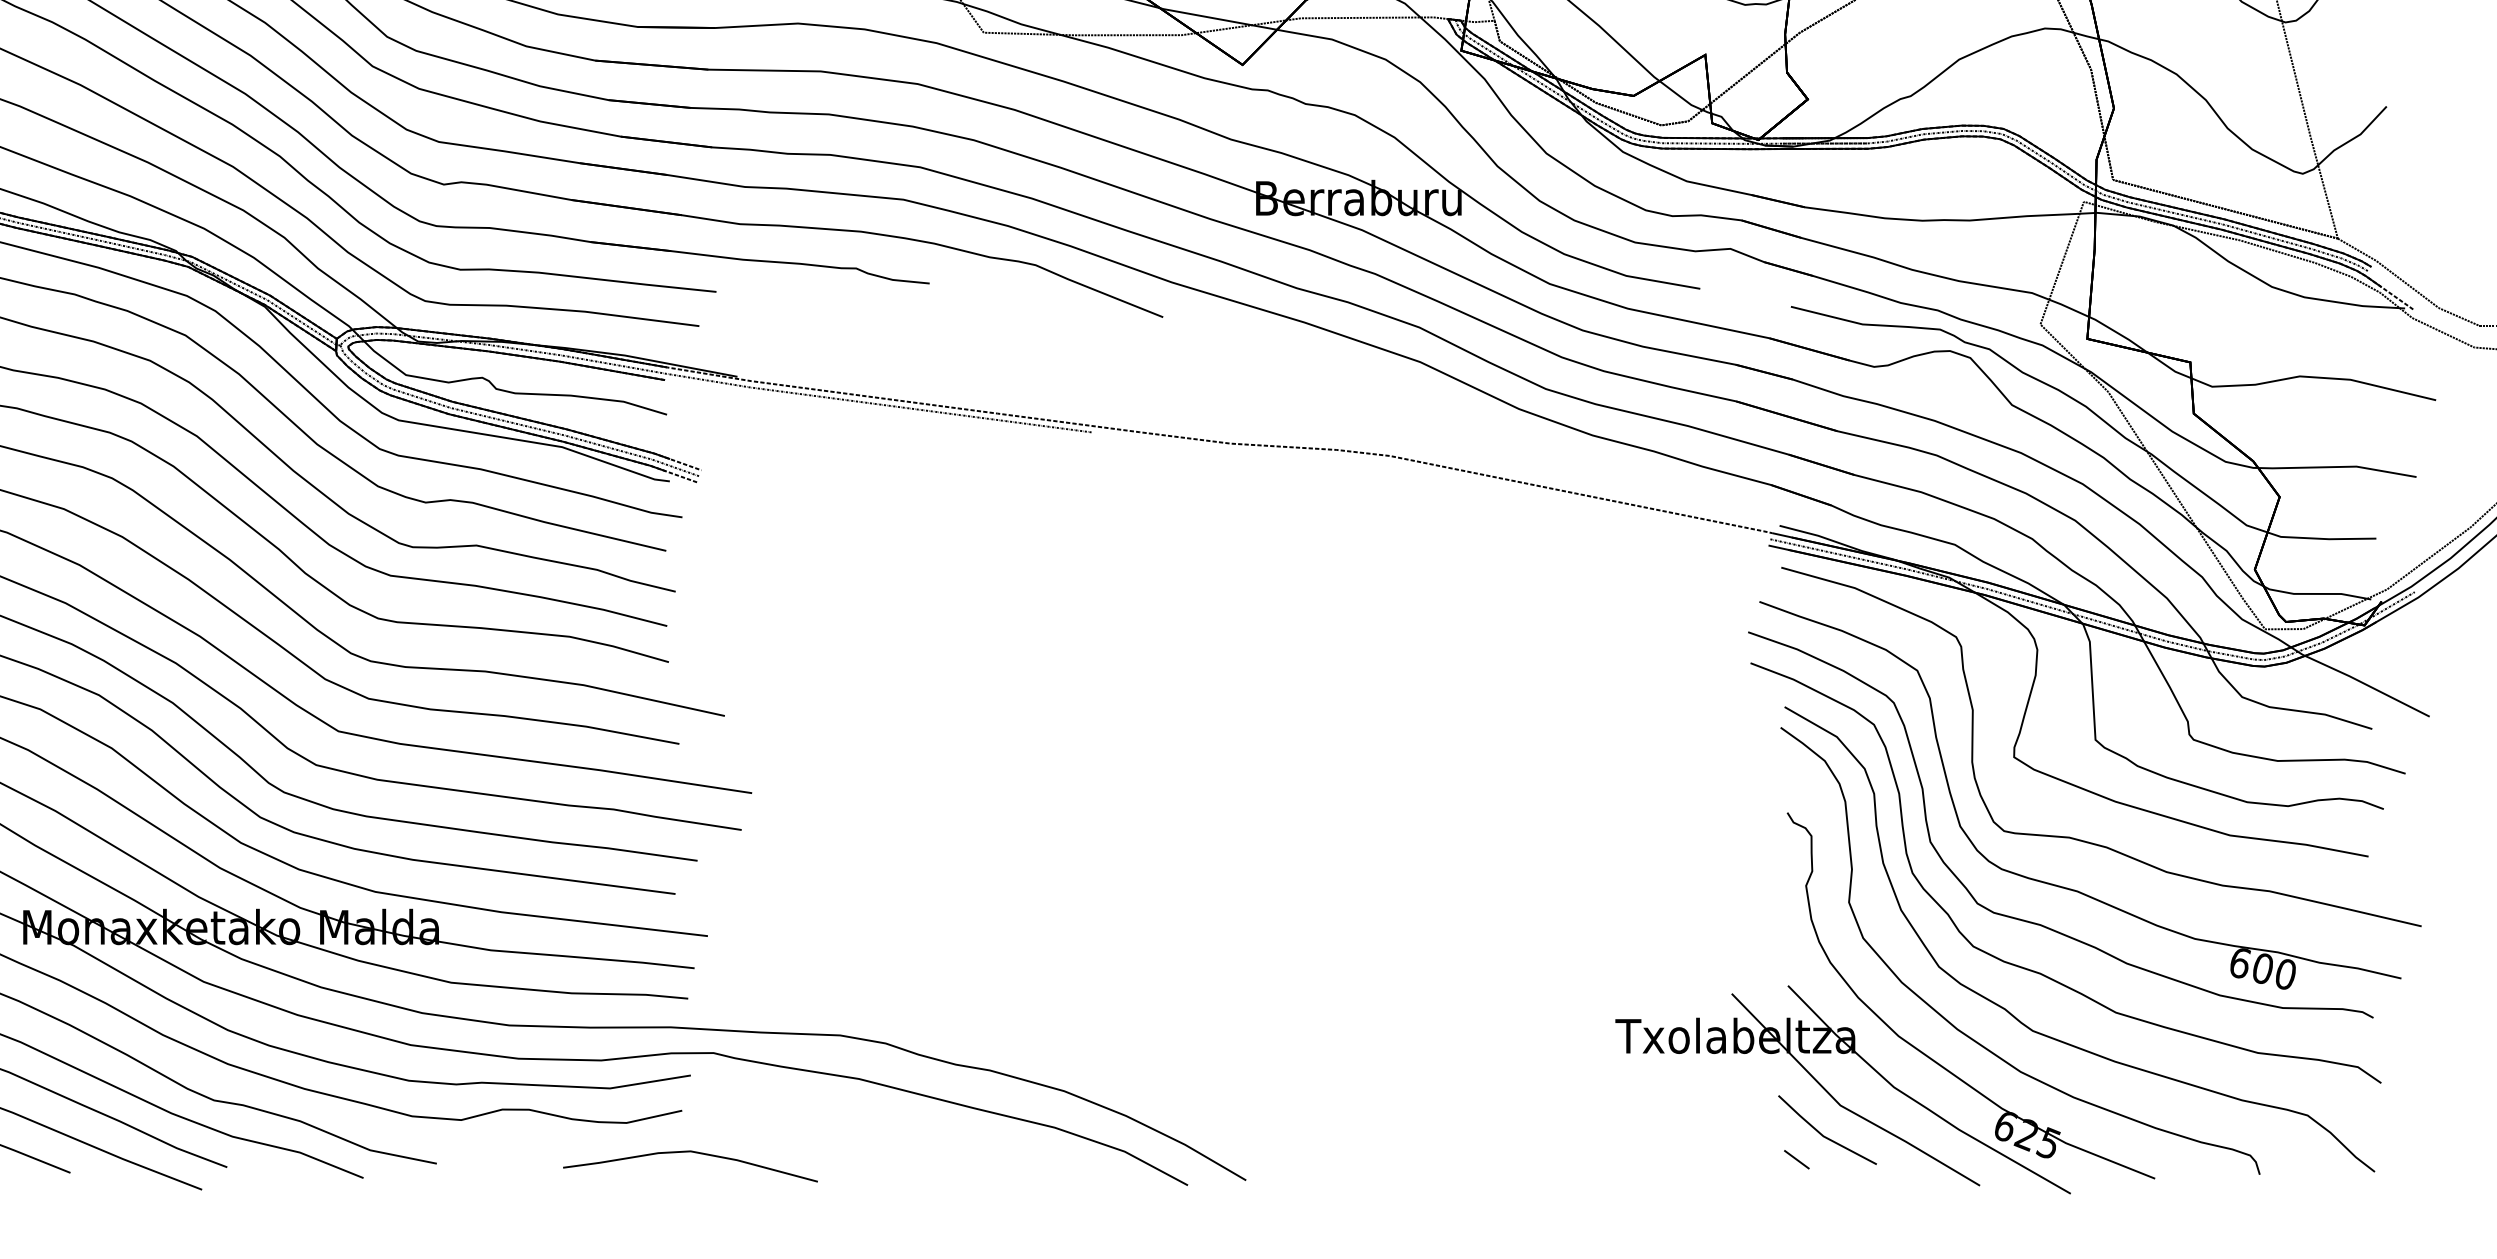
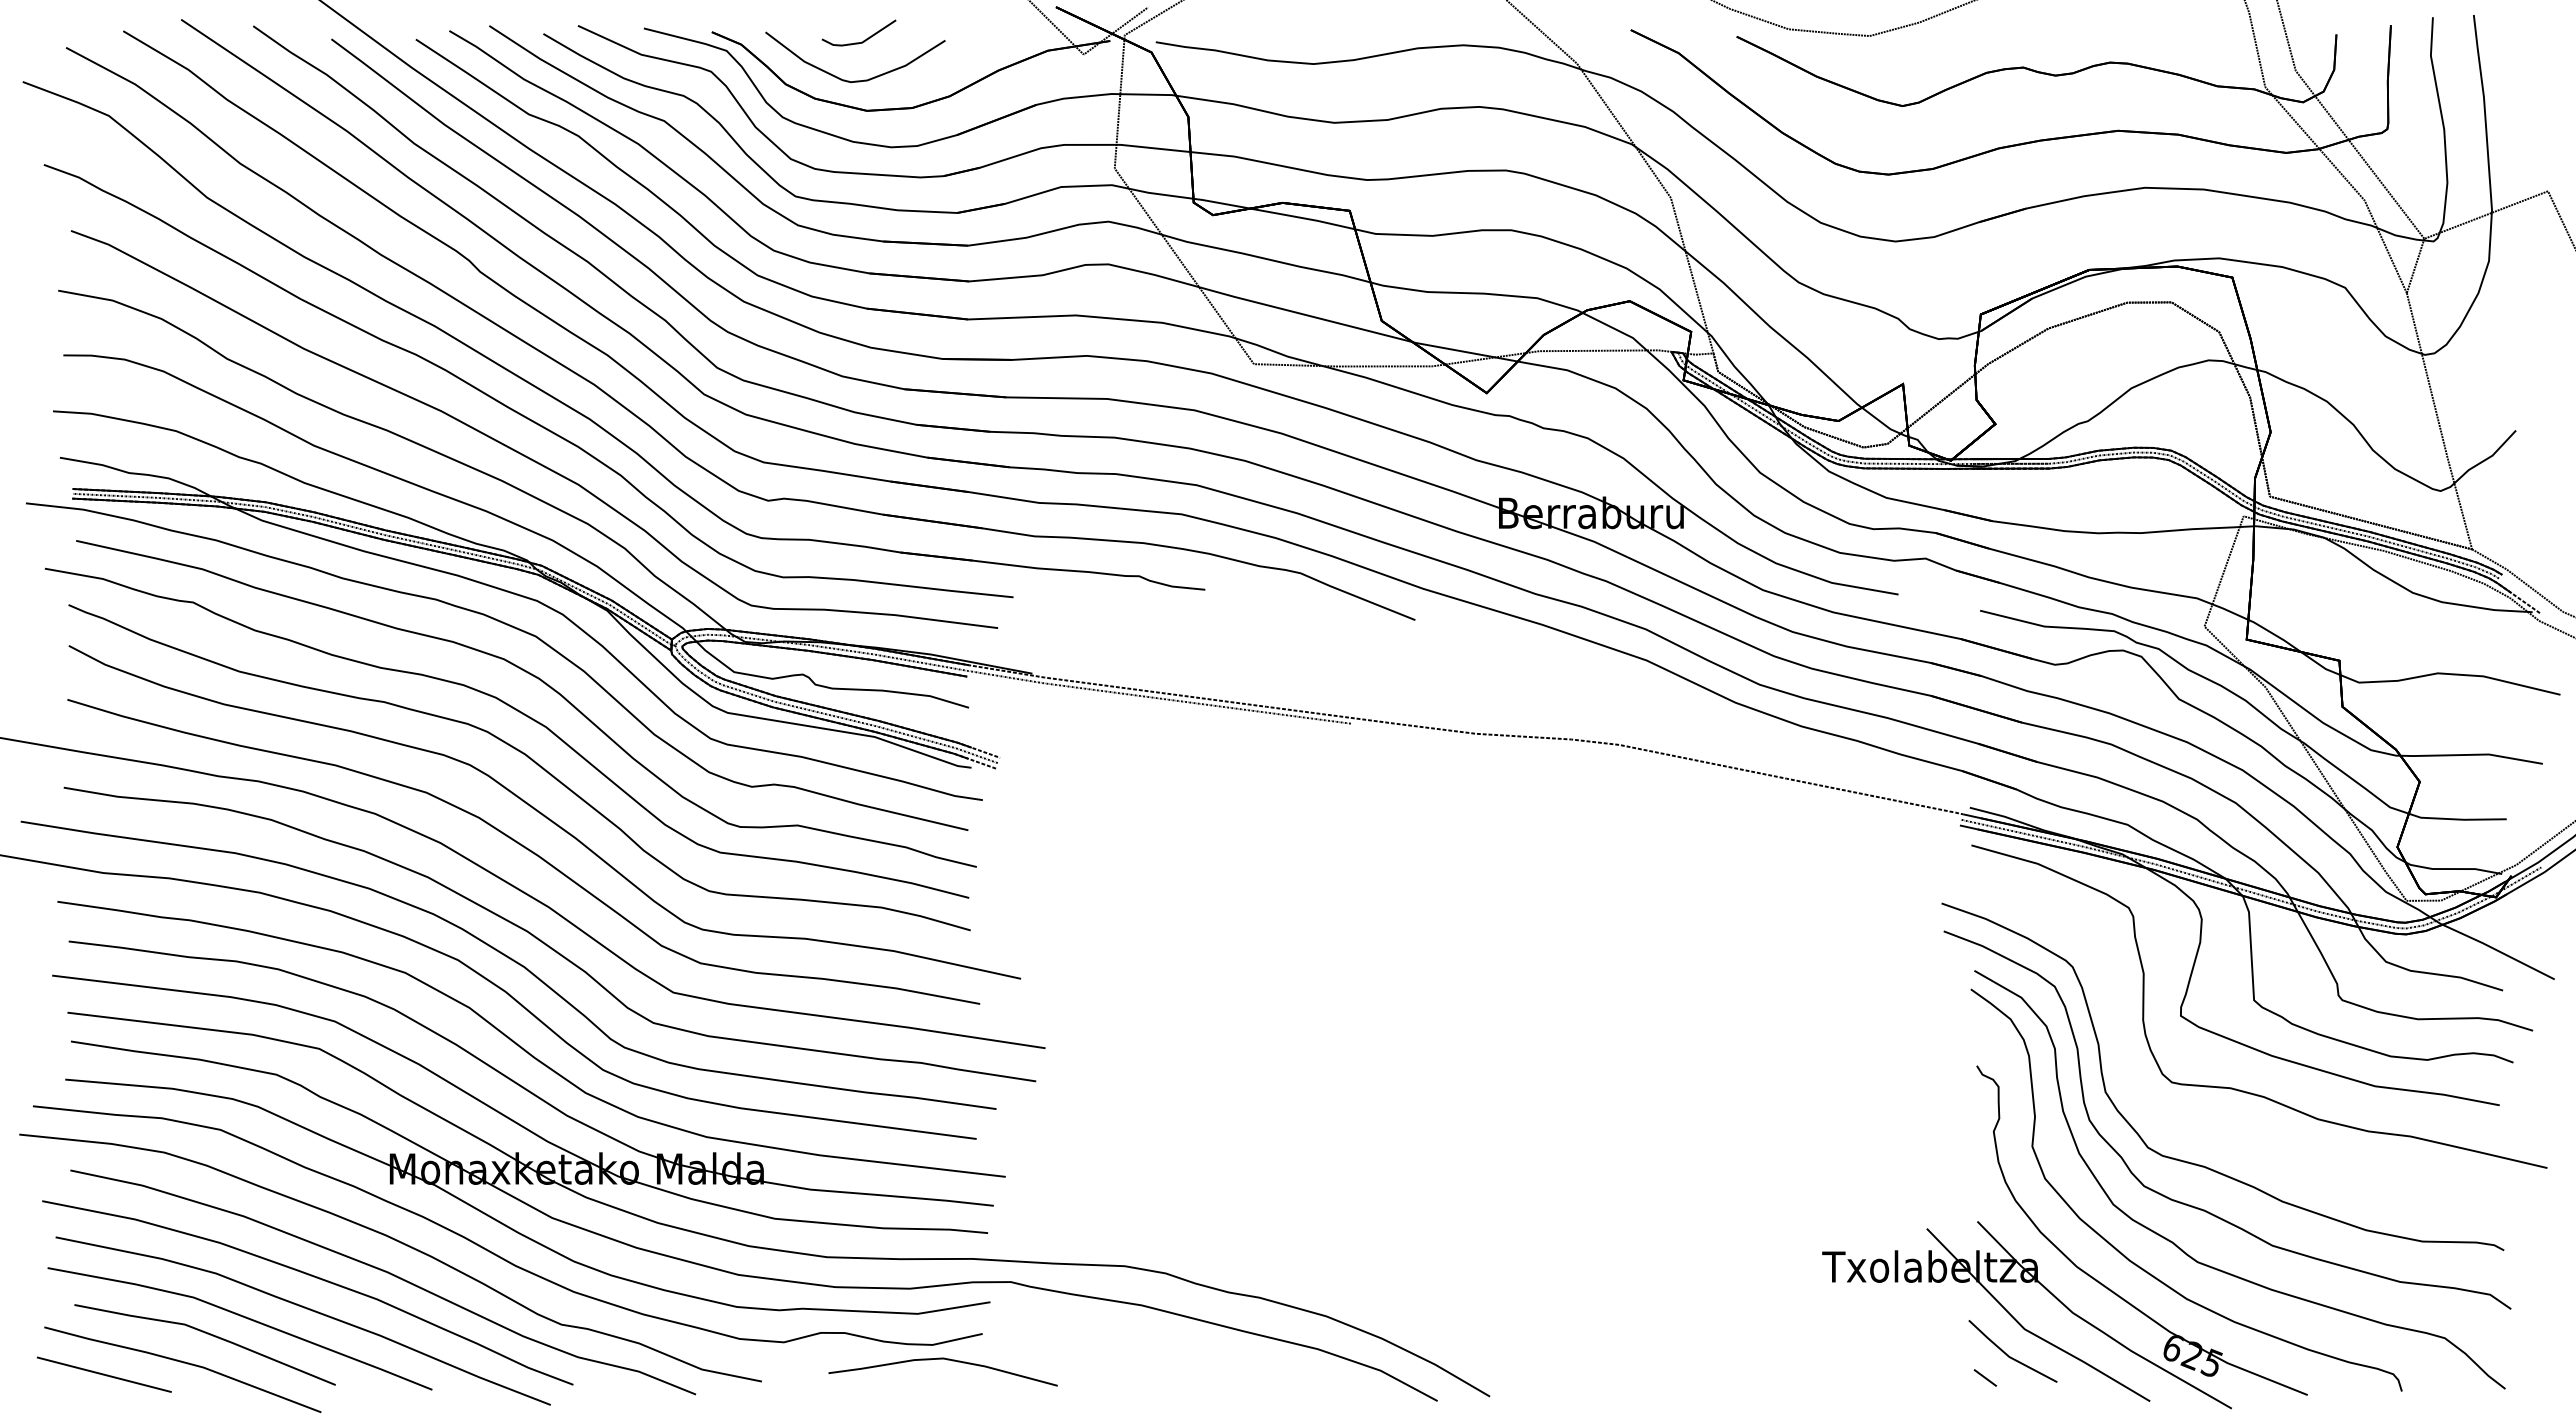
part: (2057, 884) -> (2219, 1130), removed
curve: (689, 1152) -> (942, 1359), moved

